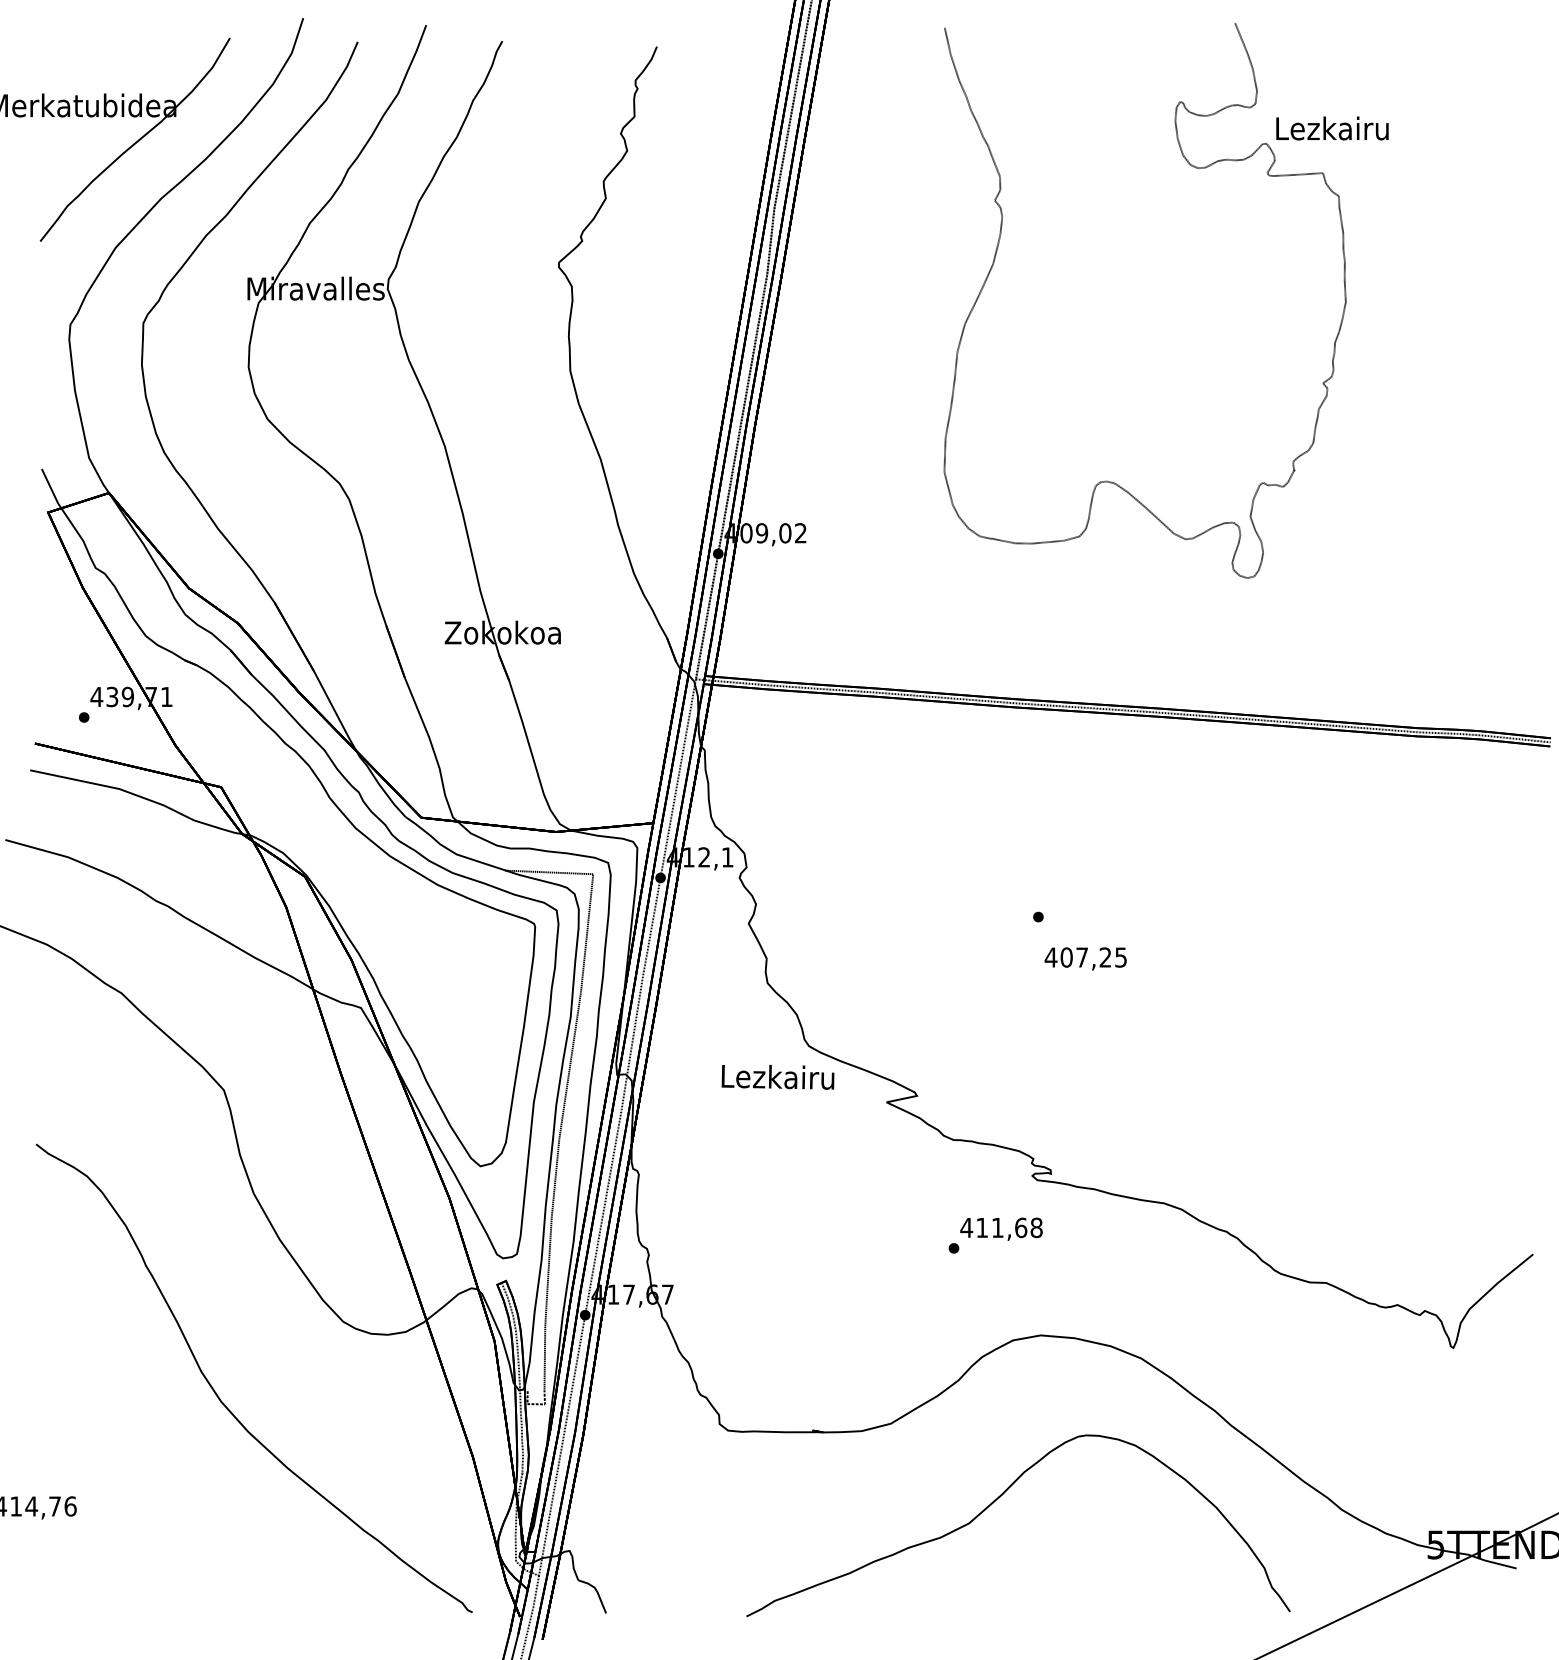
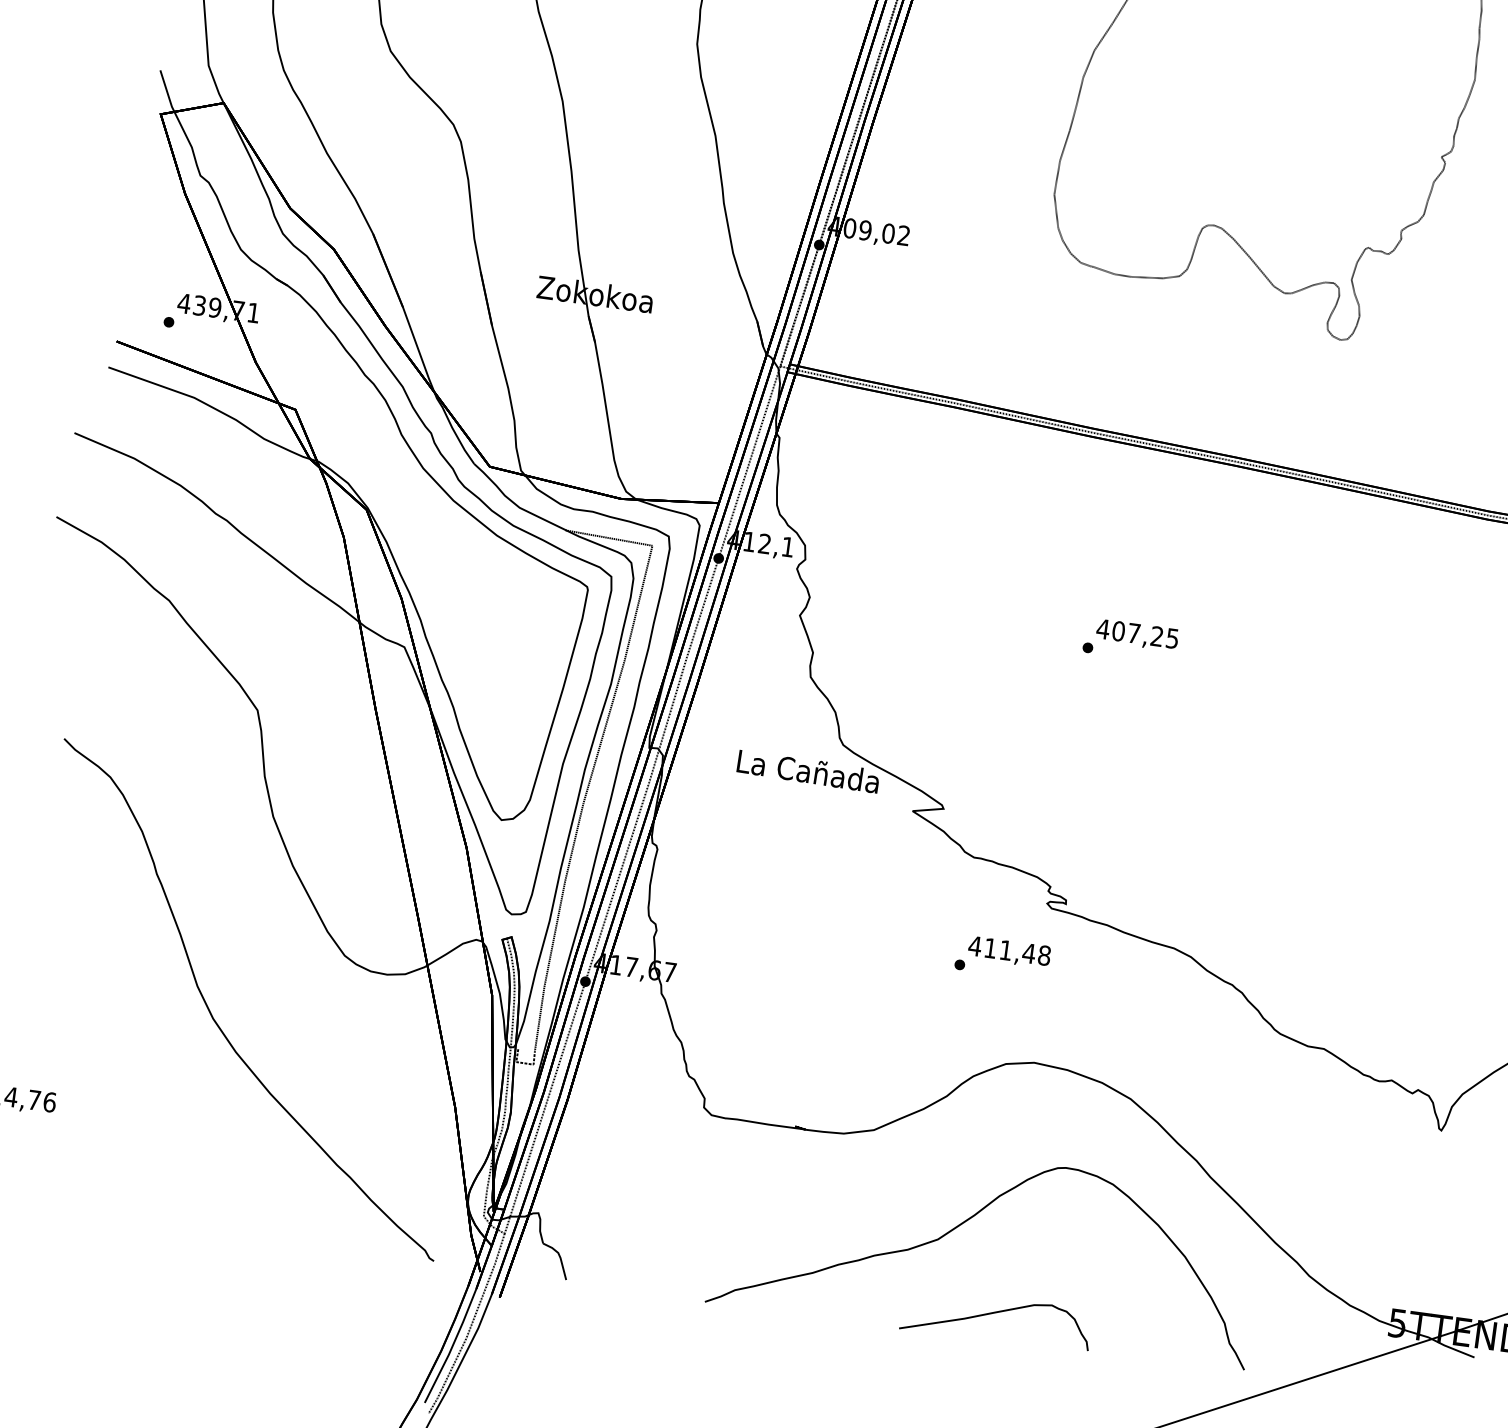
text: (1085, 958) -> (1137, 634), moved
text: (777, 1077) -> (807, 771), Lezkairu -> La Cañada
text: (1020, 1227) -> (1028, 953), 411,68 -> 411,48
curve: (1035, 1589) -> (994, 1313), added

